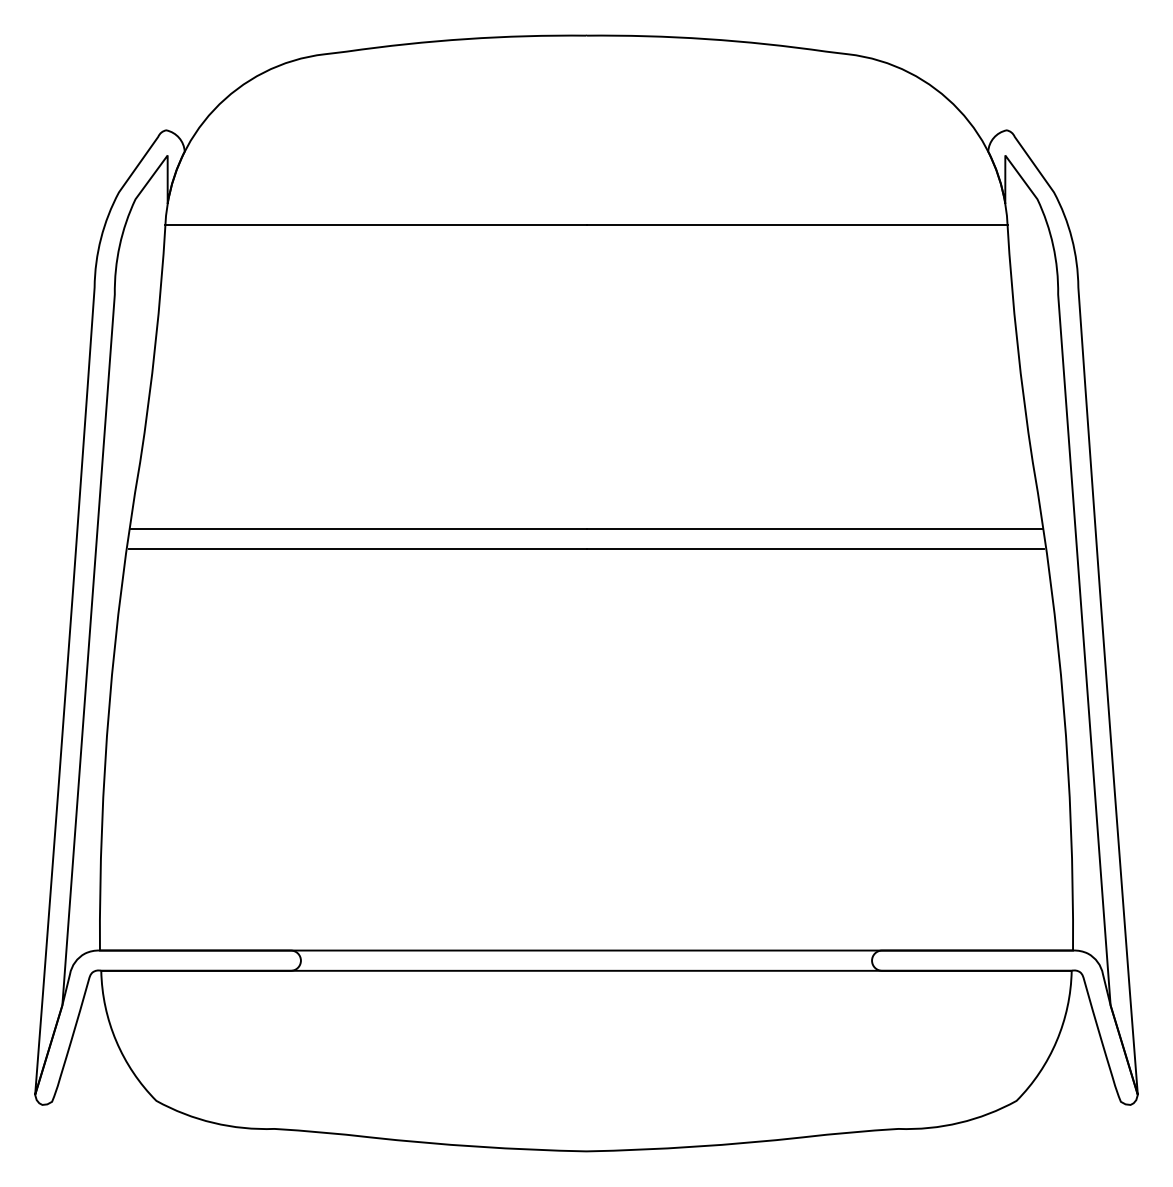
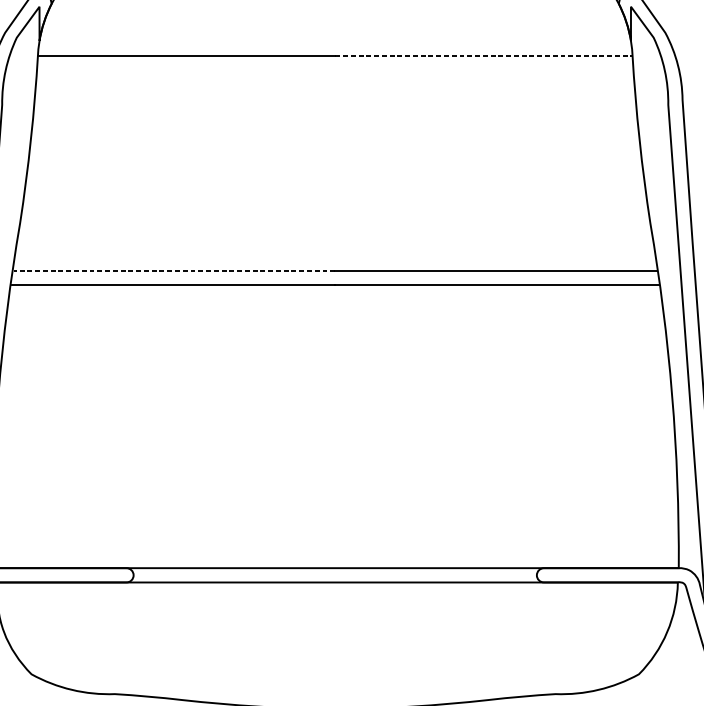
line: (797, 224) -> (484, 55), solid -> dashed
line: (358, 529) -> (174, 270), solid -> dashed

